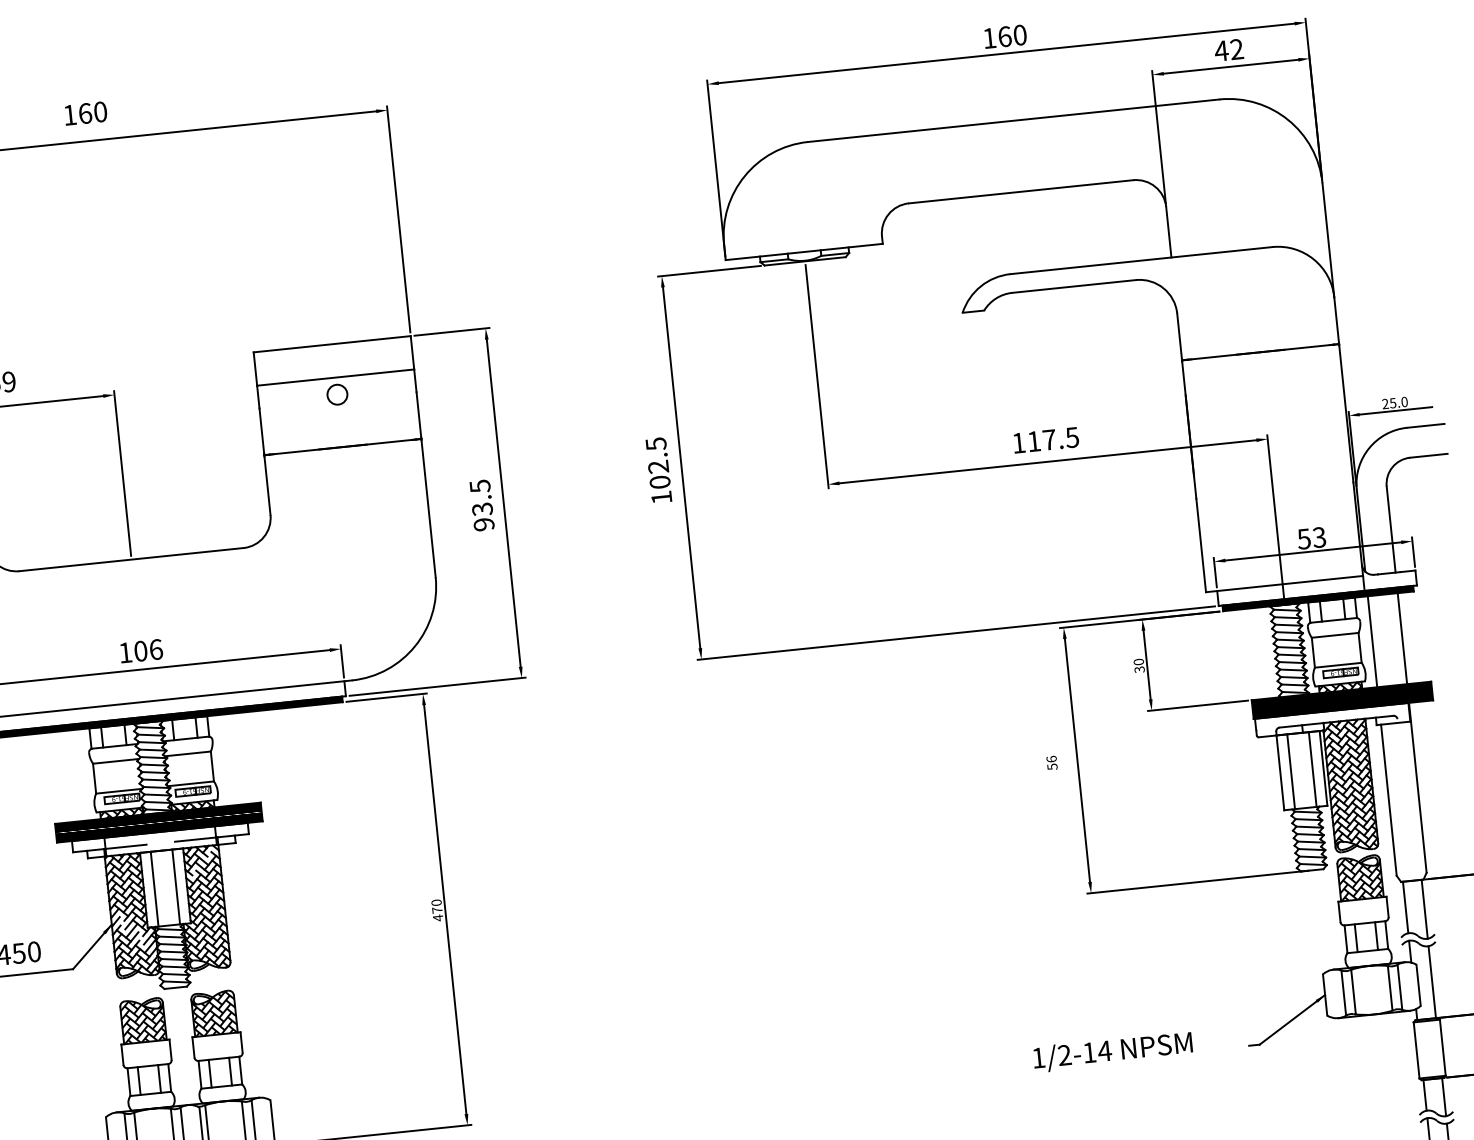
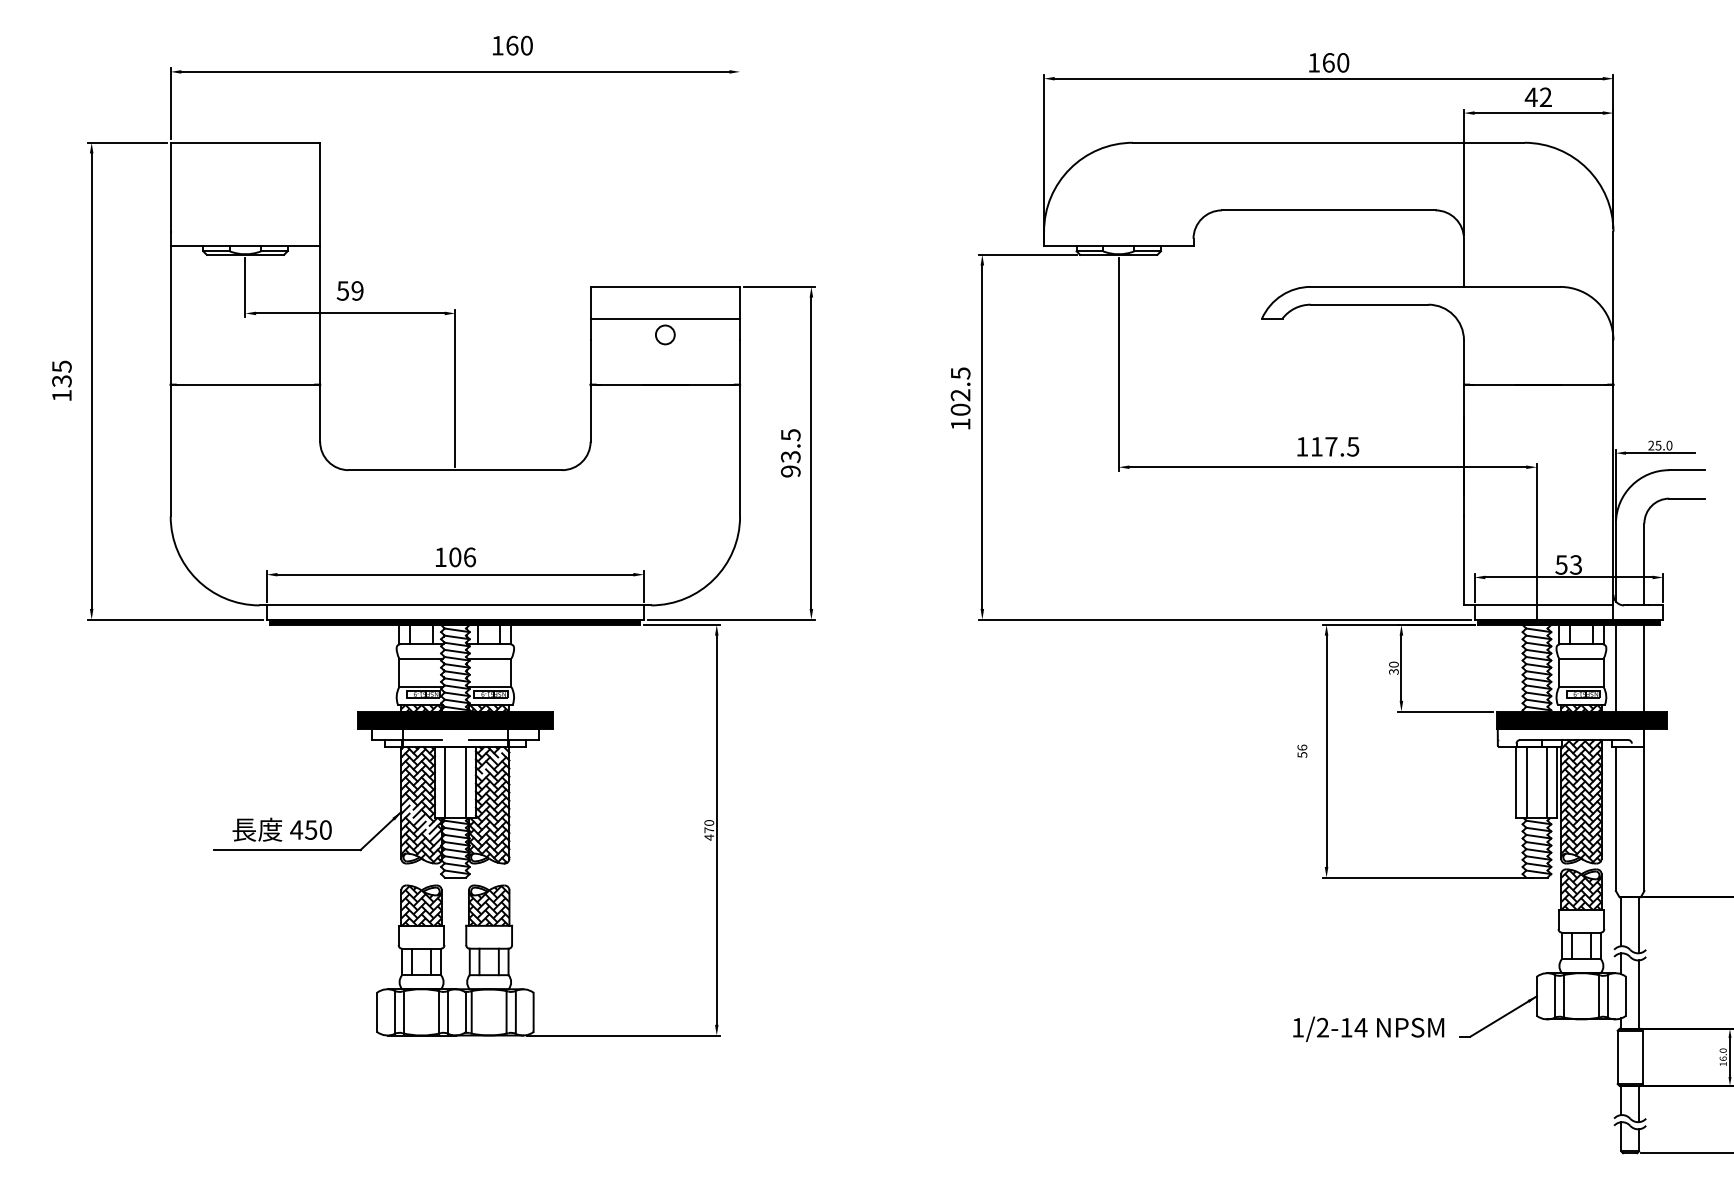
text: (85, 113) -> (512, 45), moved
line: (399, 219) -> (740, 175), removed
text: (658, 470) -> (960, 398), moved
text: (1112, 1051) -> (1368, 1028), moved

